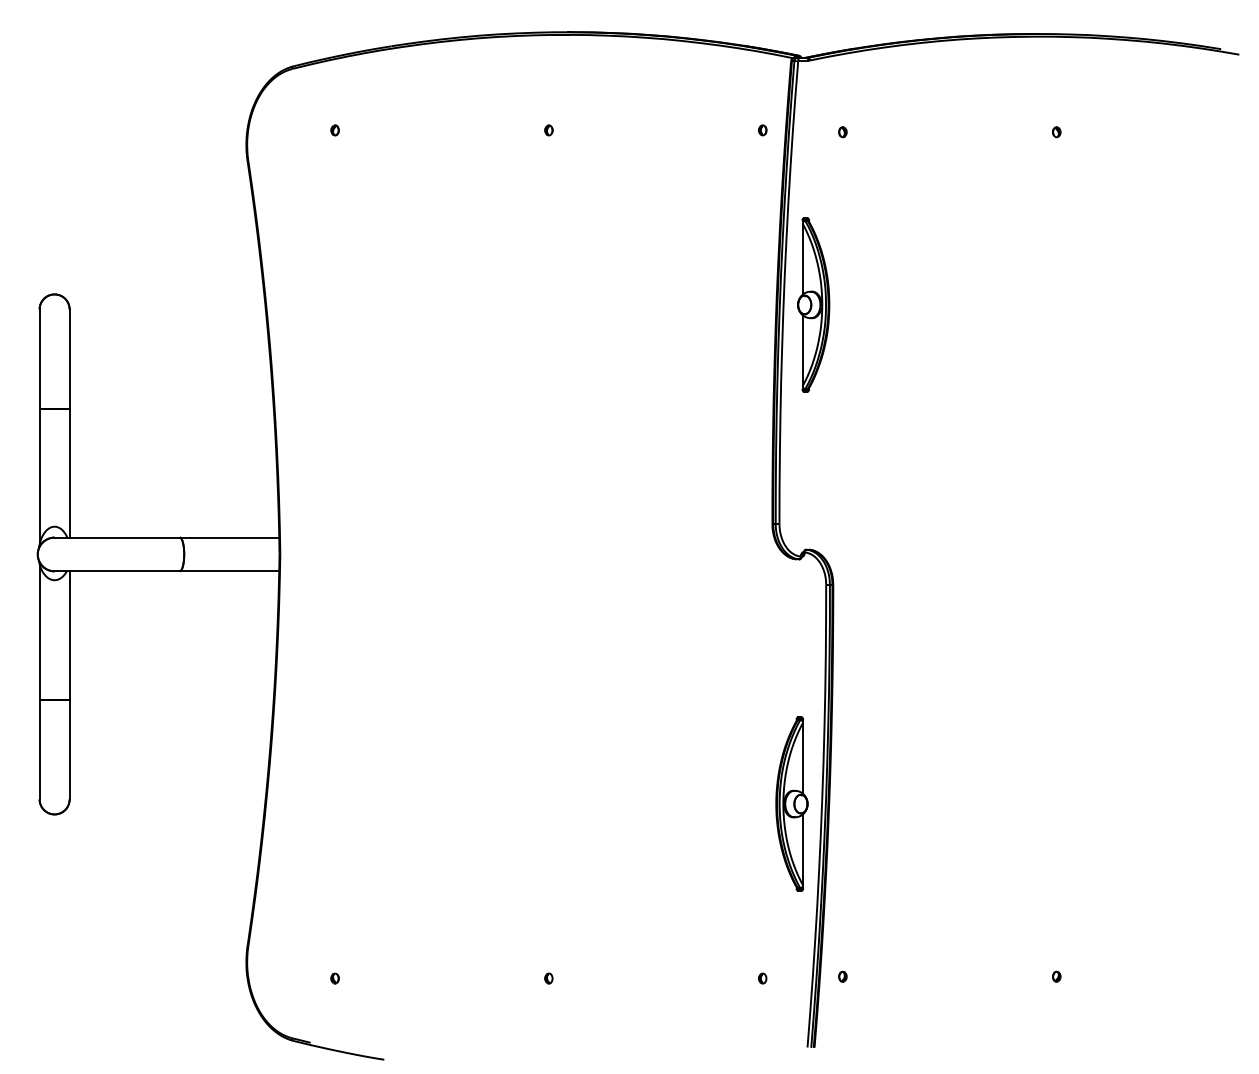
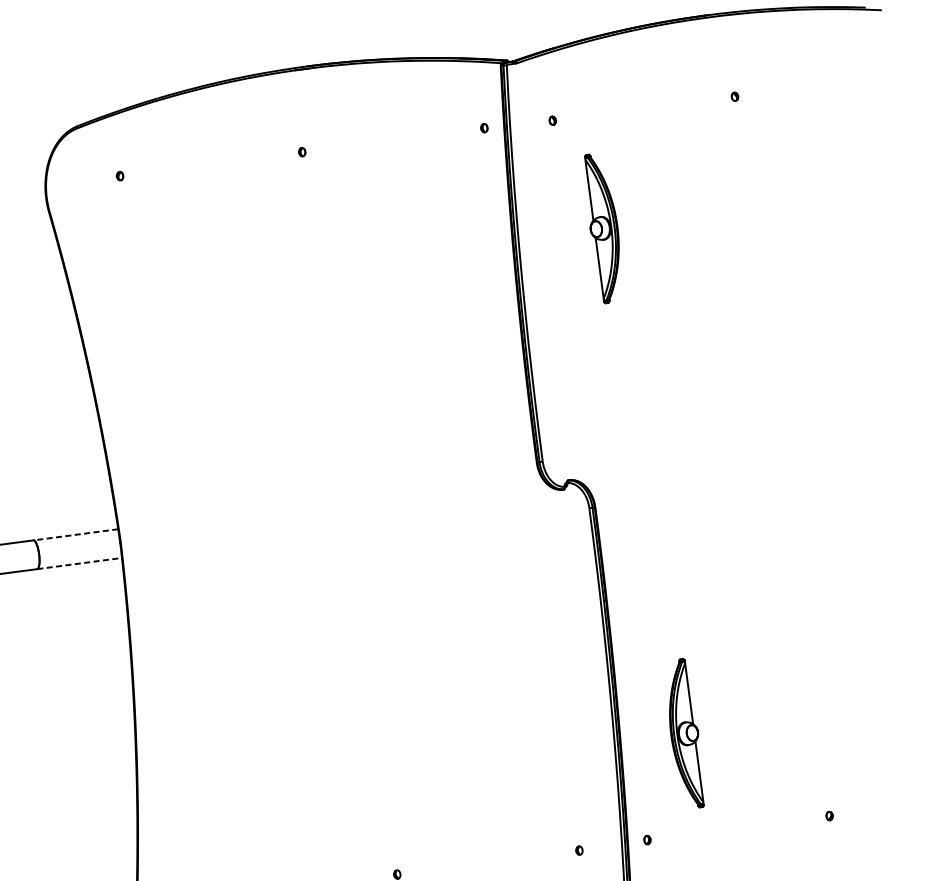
part: (813, 304) -> (603, 227), moved
line: (229, 537) -> (75, 534), solid -> dashed
line: (229, 571) -> (79, 563), solid -> dashed
part: (791, 803) -> (684, 733), moved

